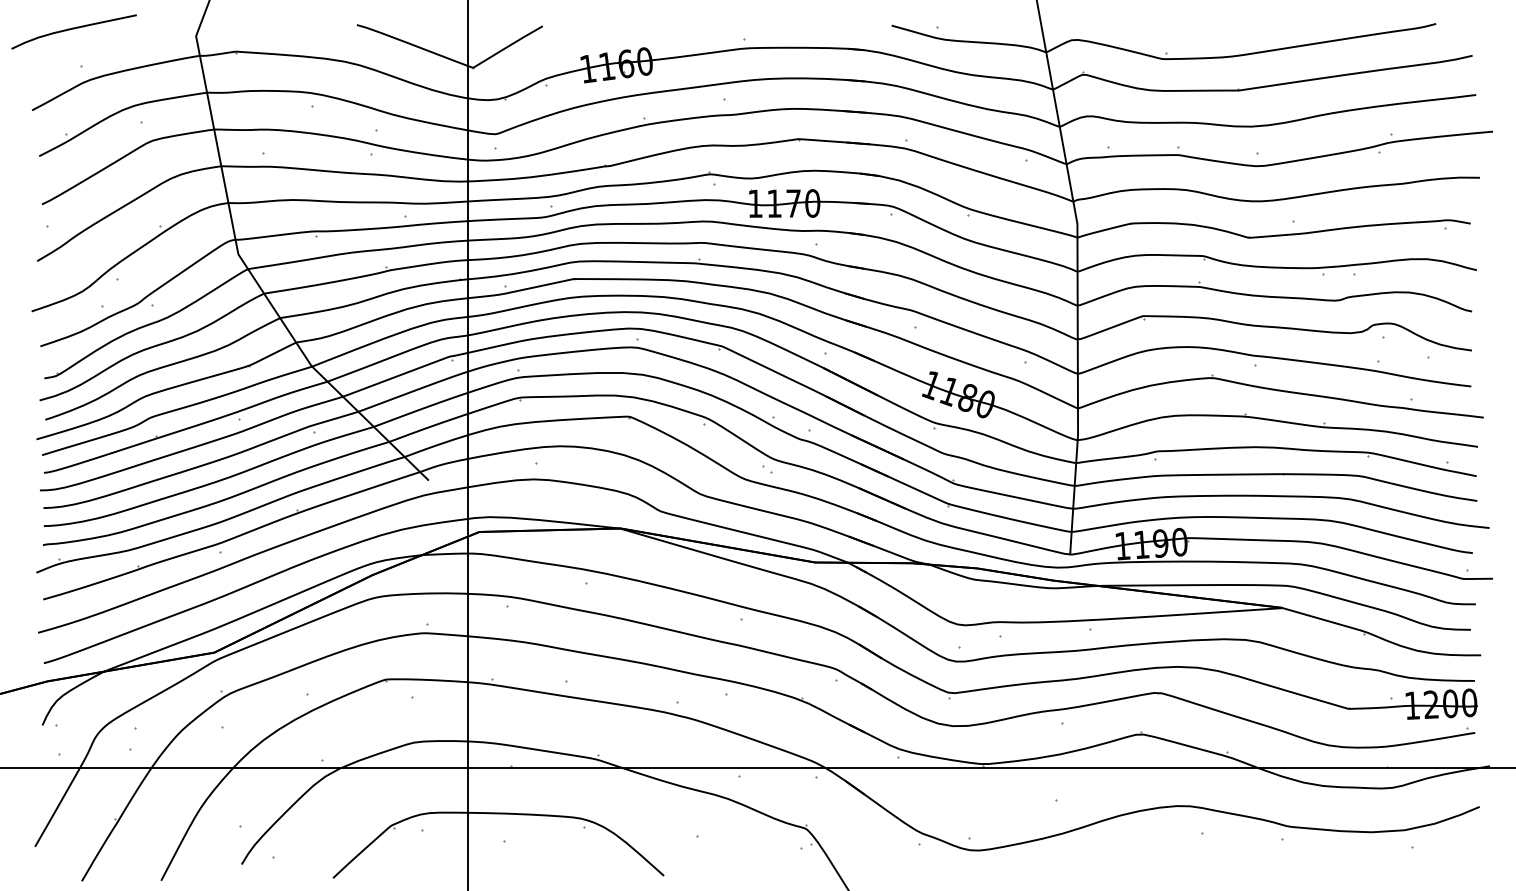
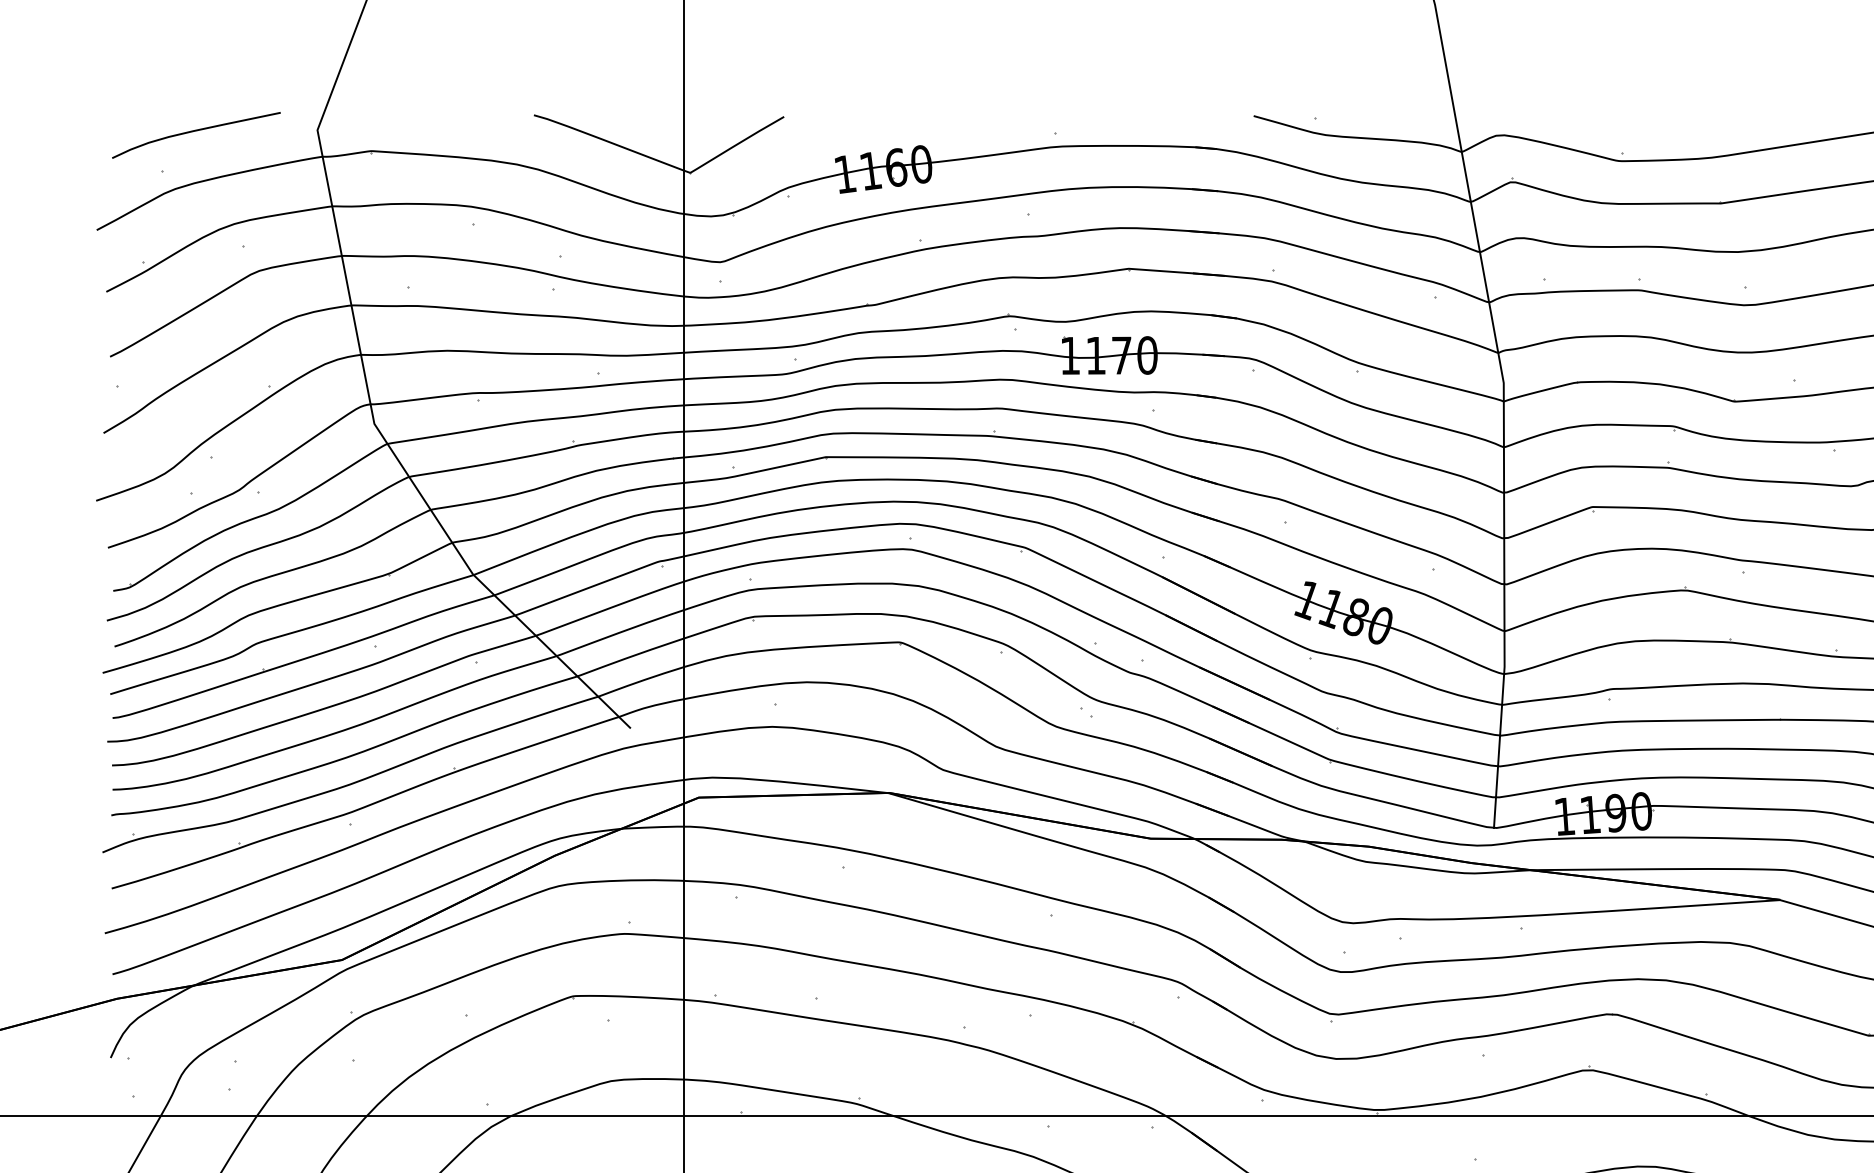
curve: (73, 29) -> (195, 132), moved

